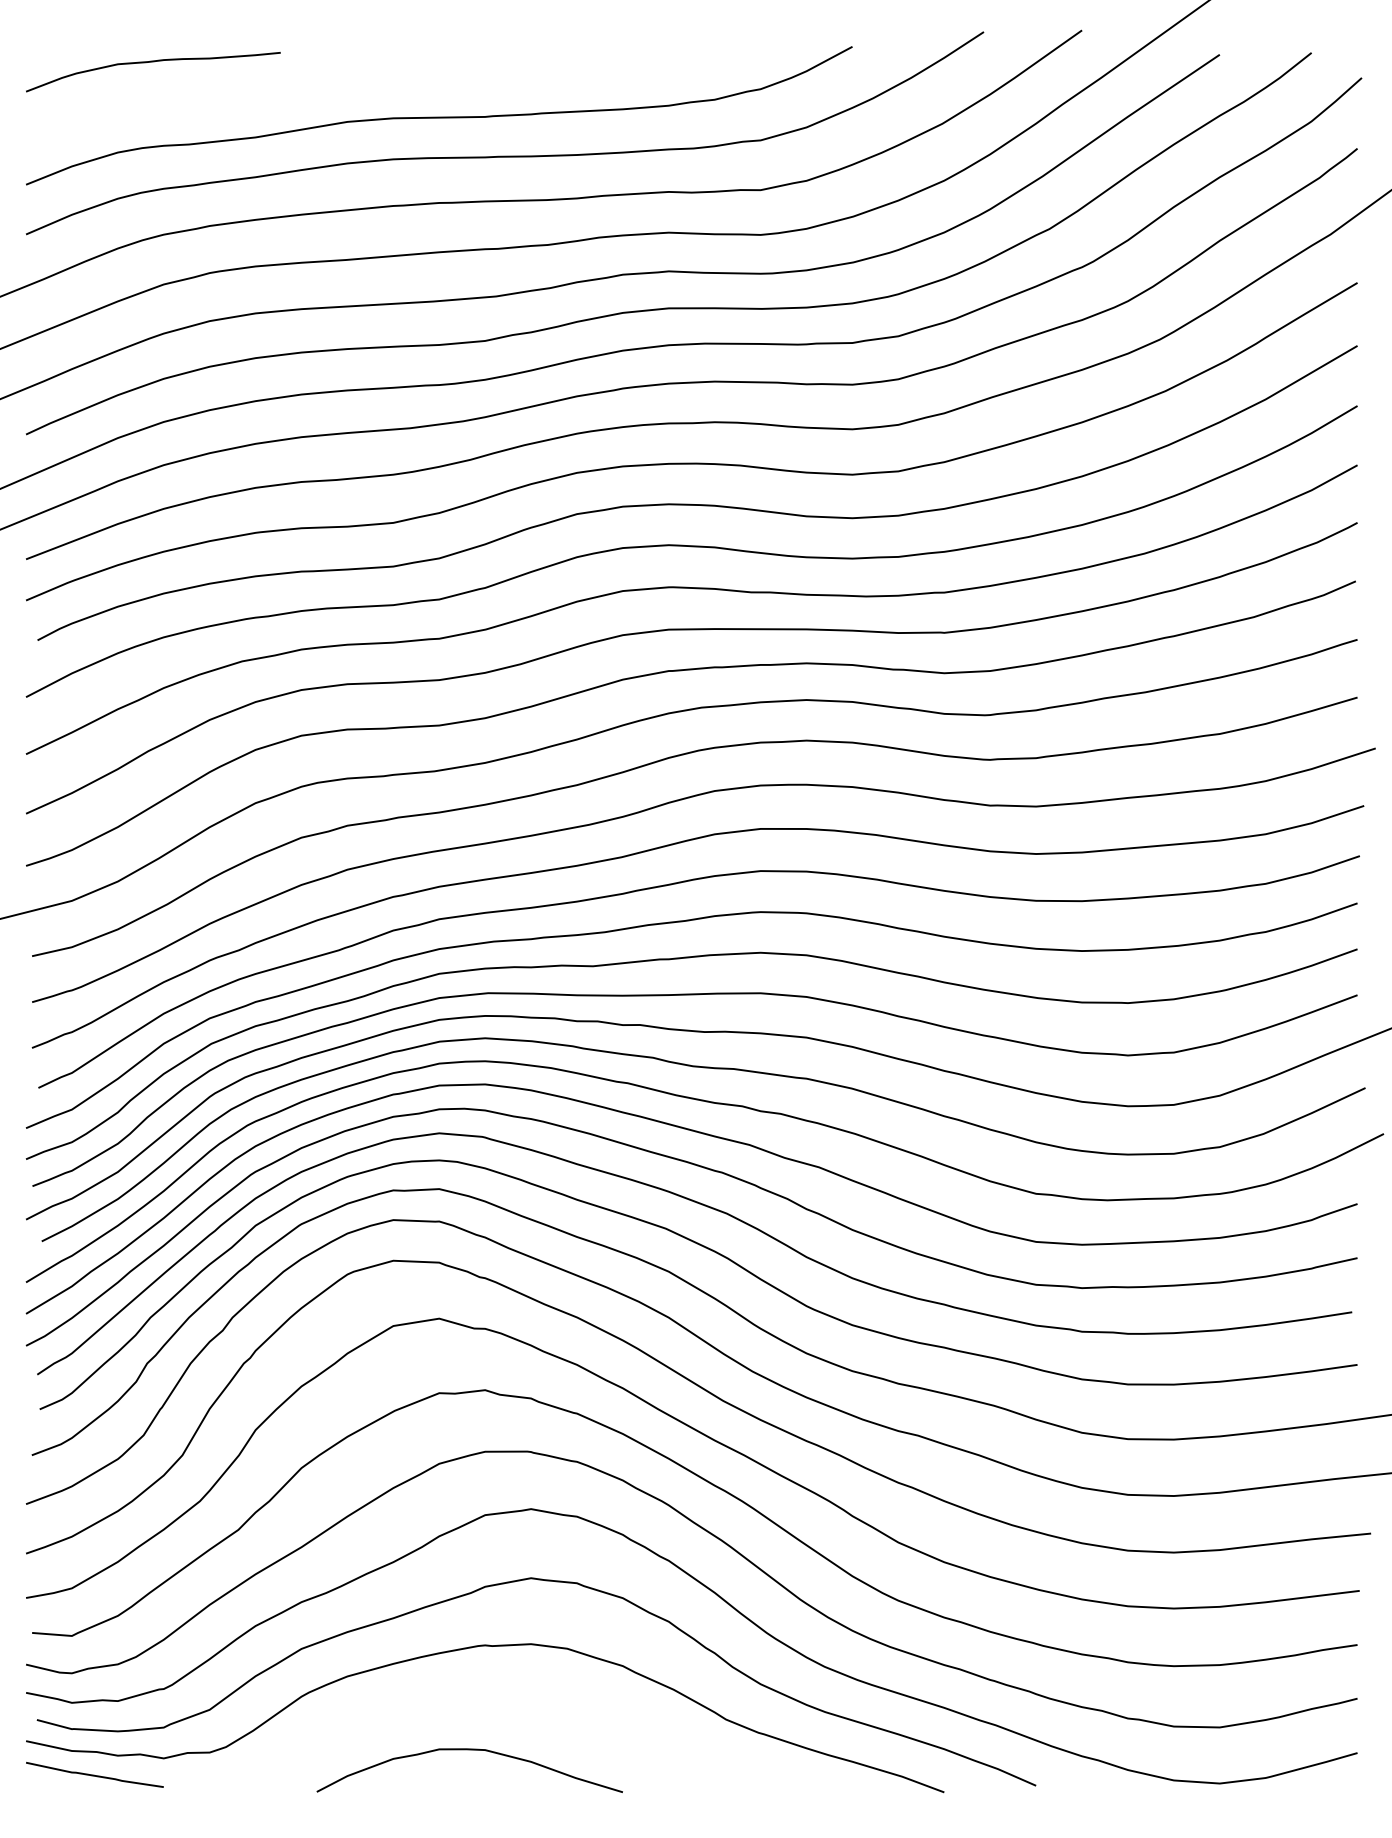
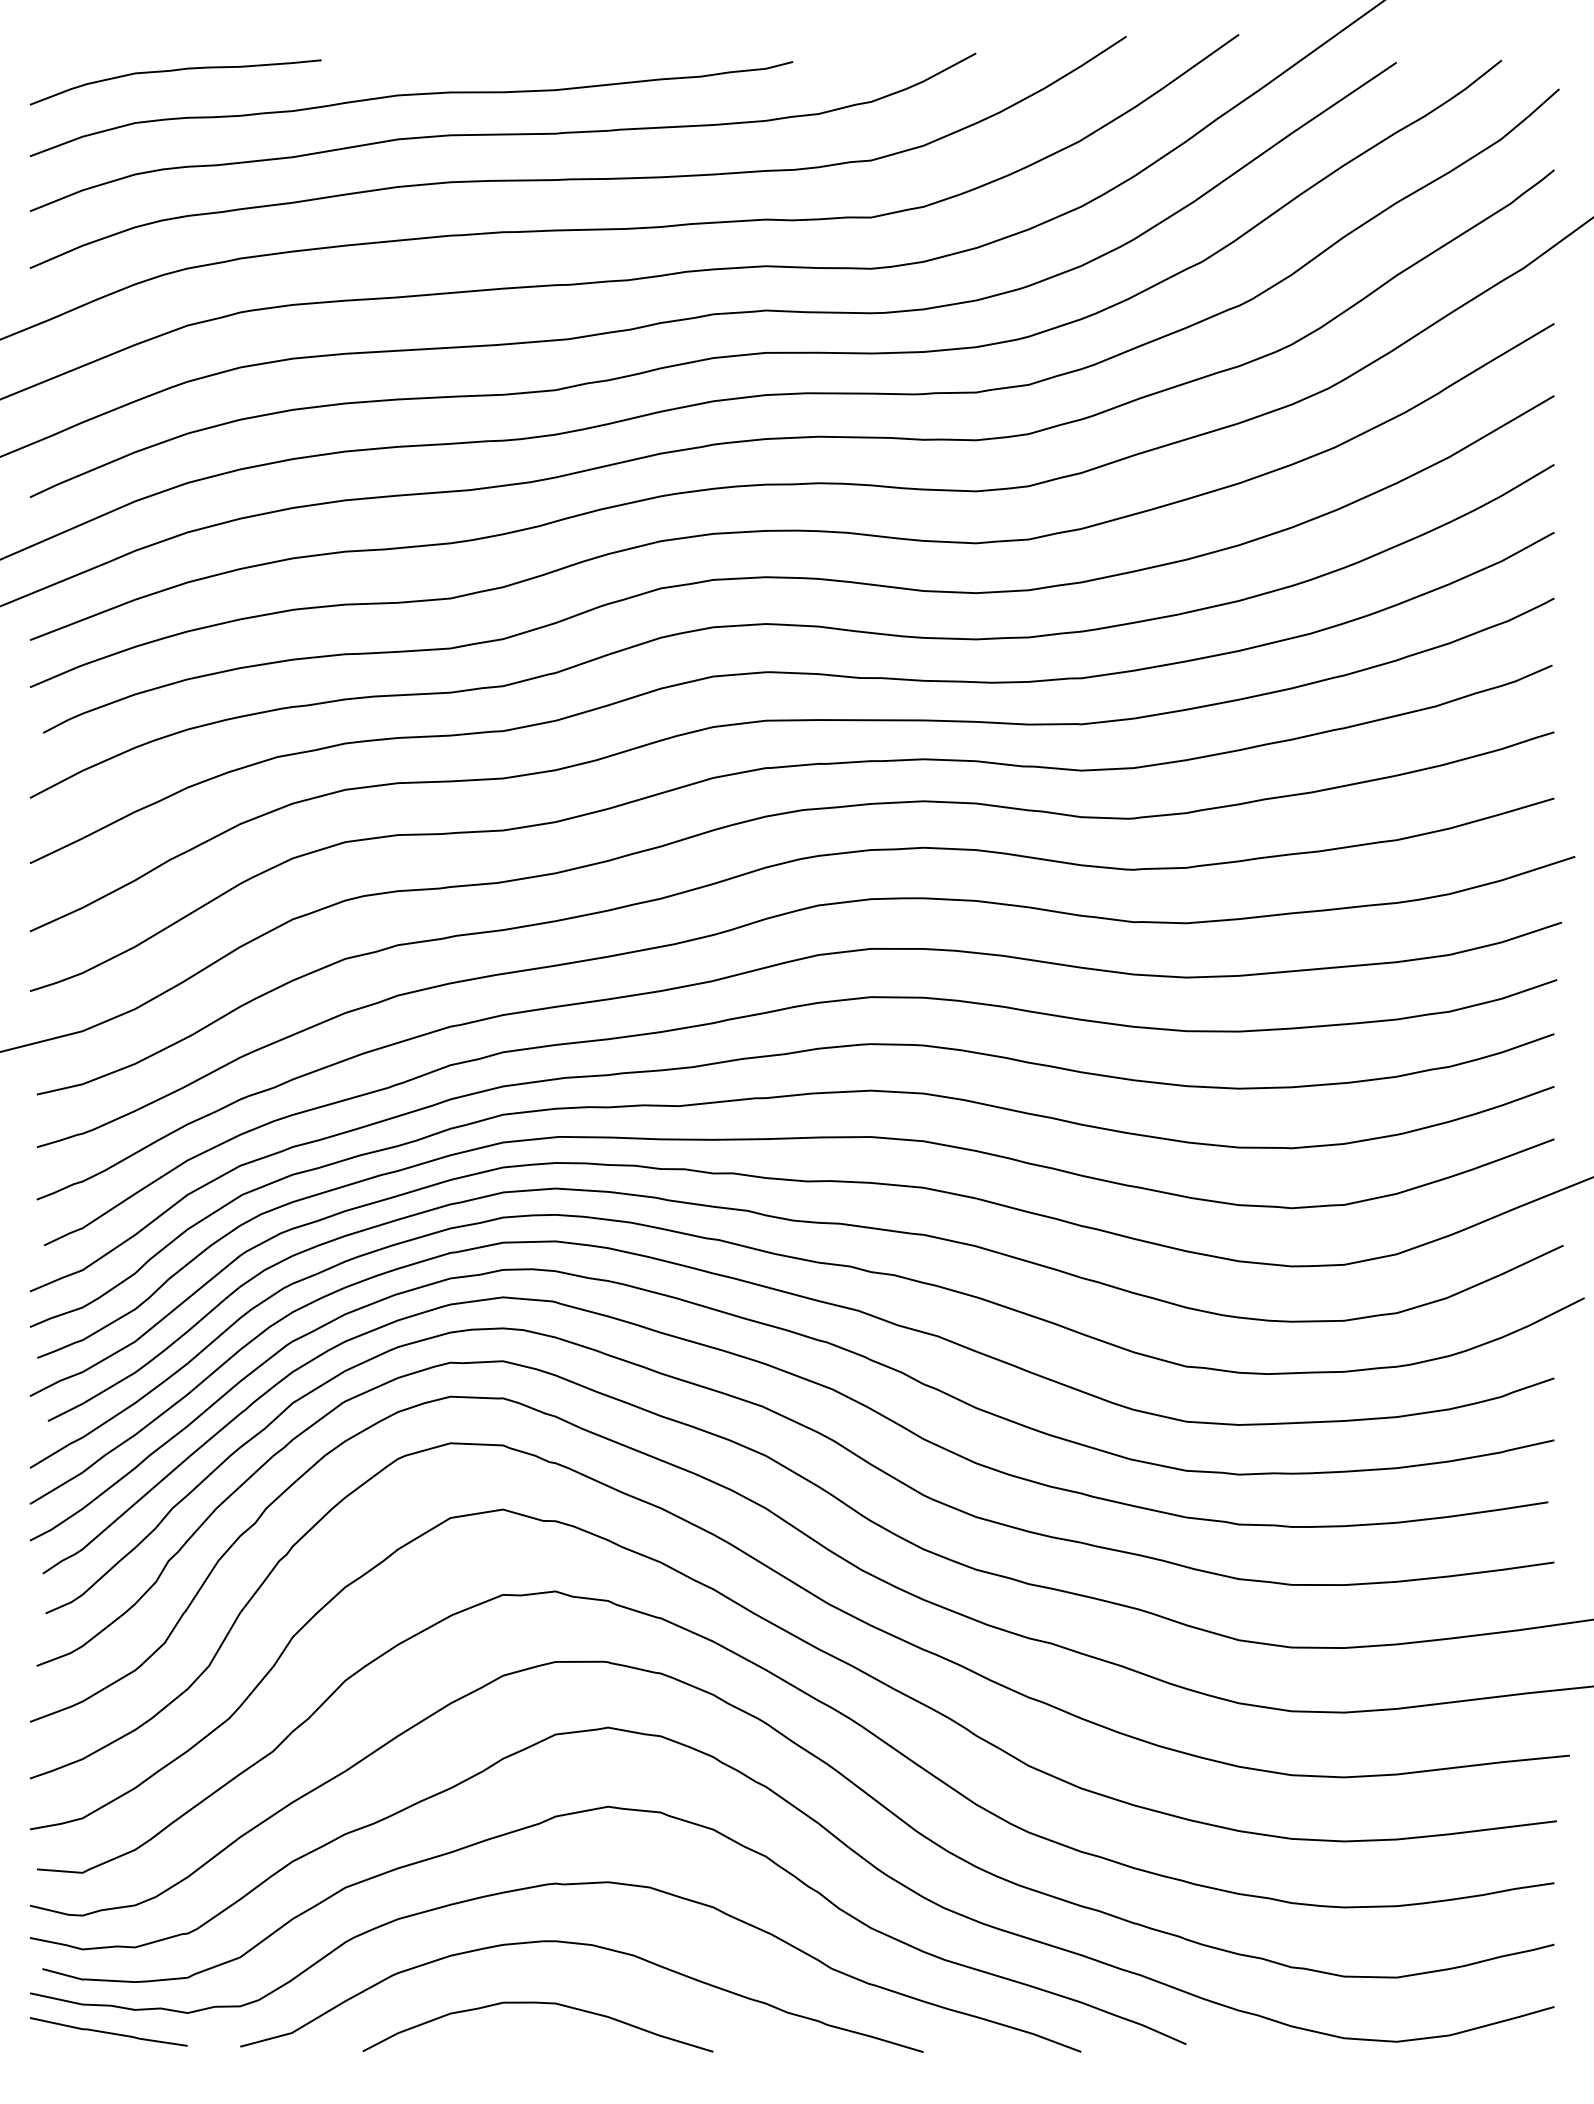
curve: (359, 83) -> (411, 95), added
curve: (509, 1699) -> (583, 1945), added

